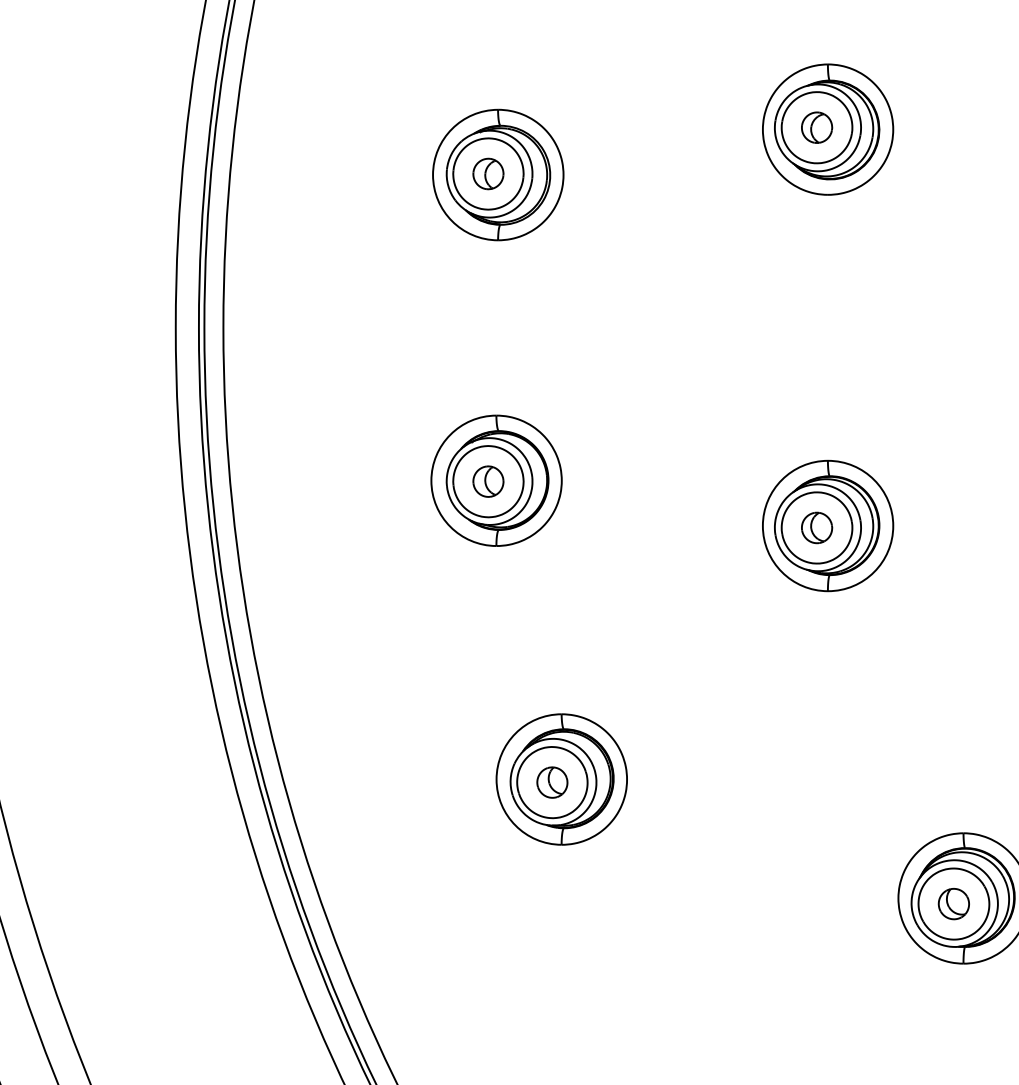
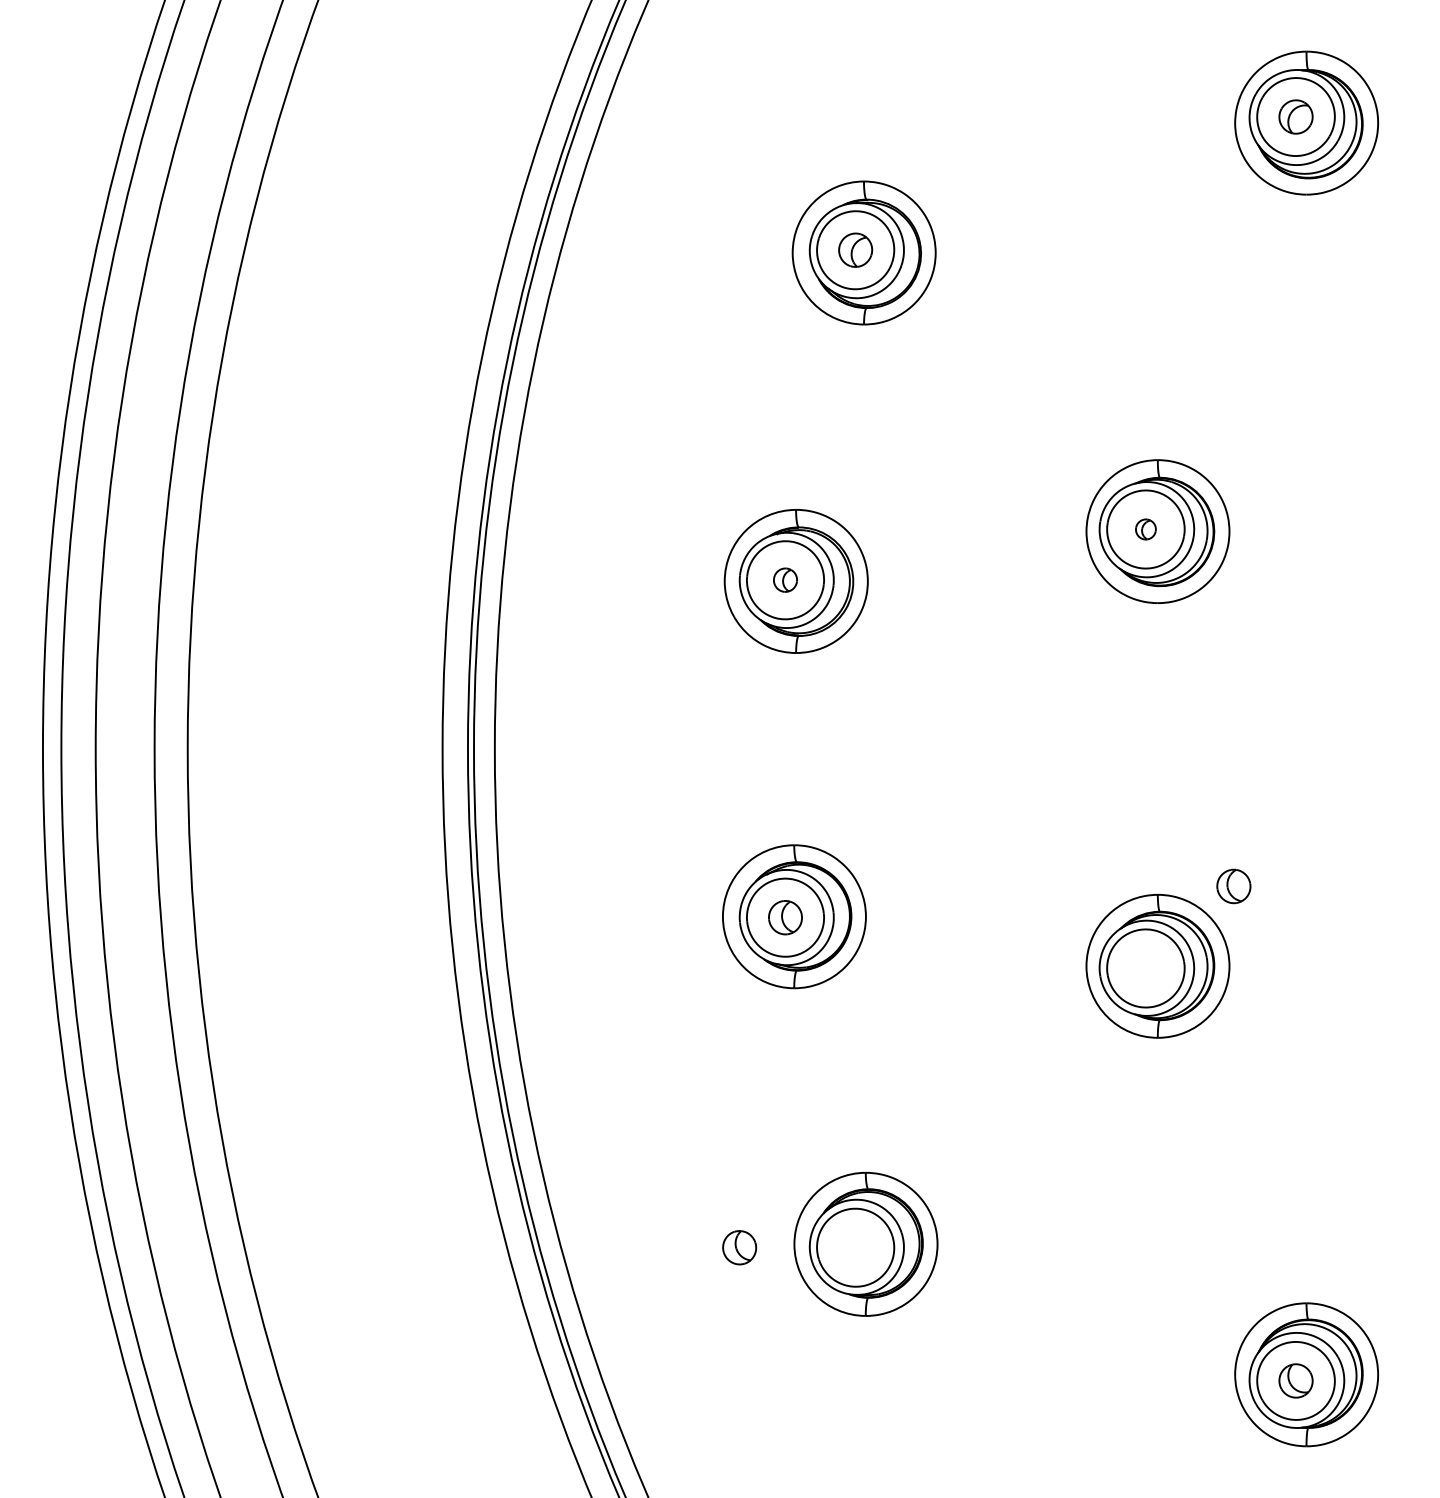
part: (816, 127) -> (1145, 529), size x0.6
part: (488, 173) -> (785, 579), size x0.7
part: (816, 527) -> (1233, 886), moved
part: (552, 782) -> (739, 1247), moved

